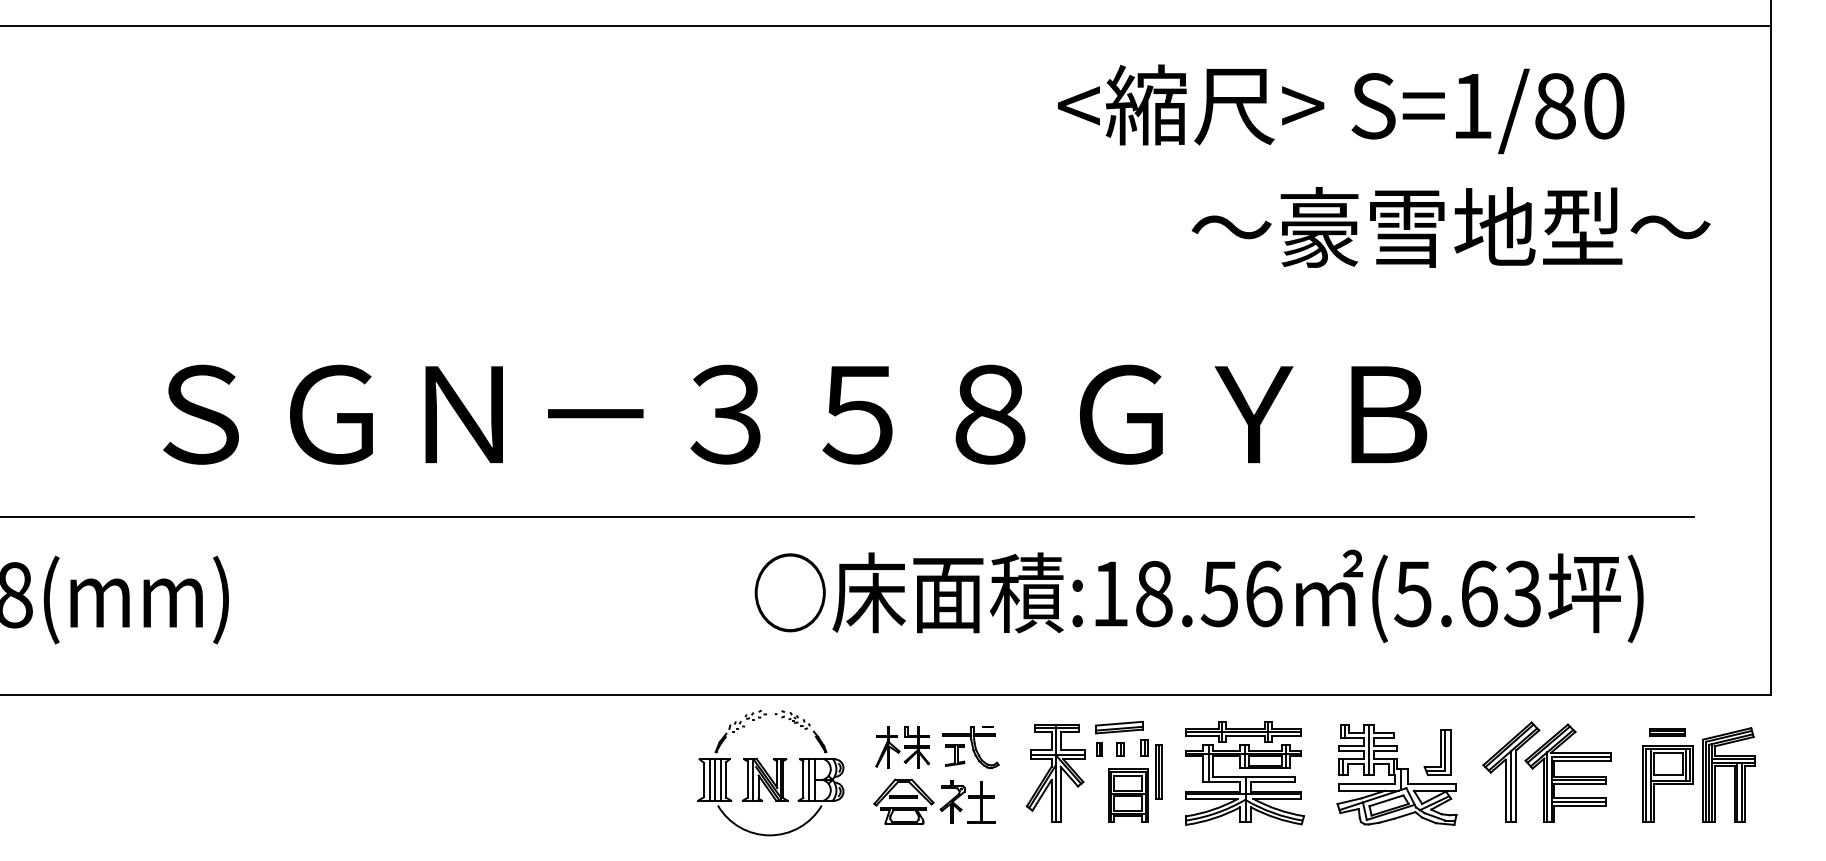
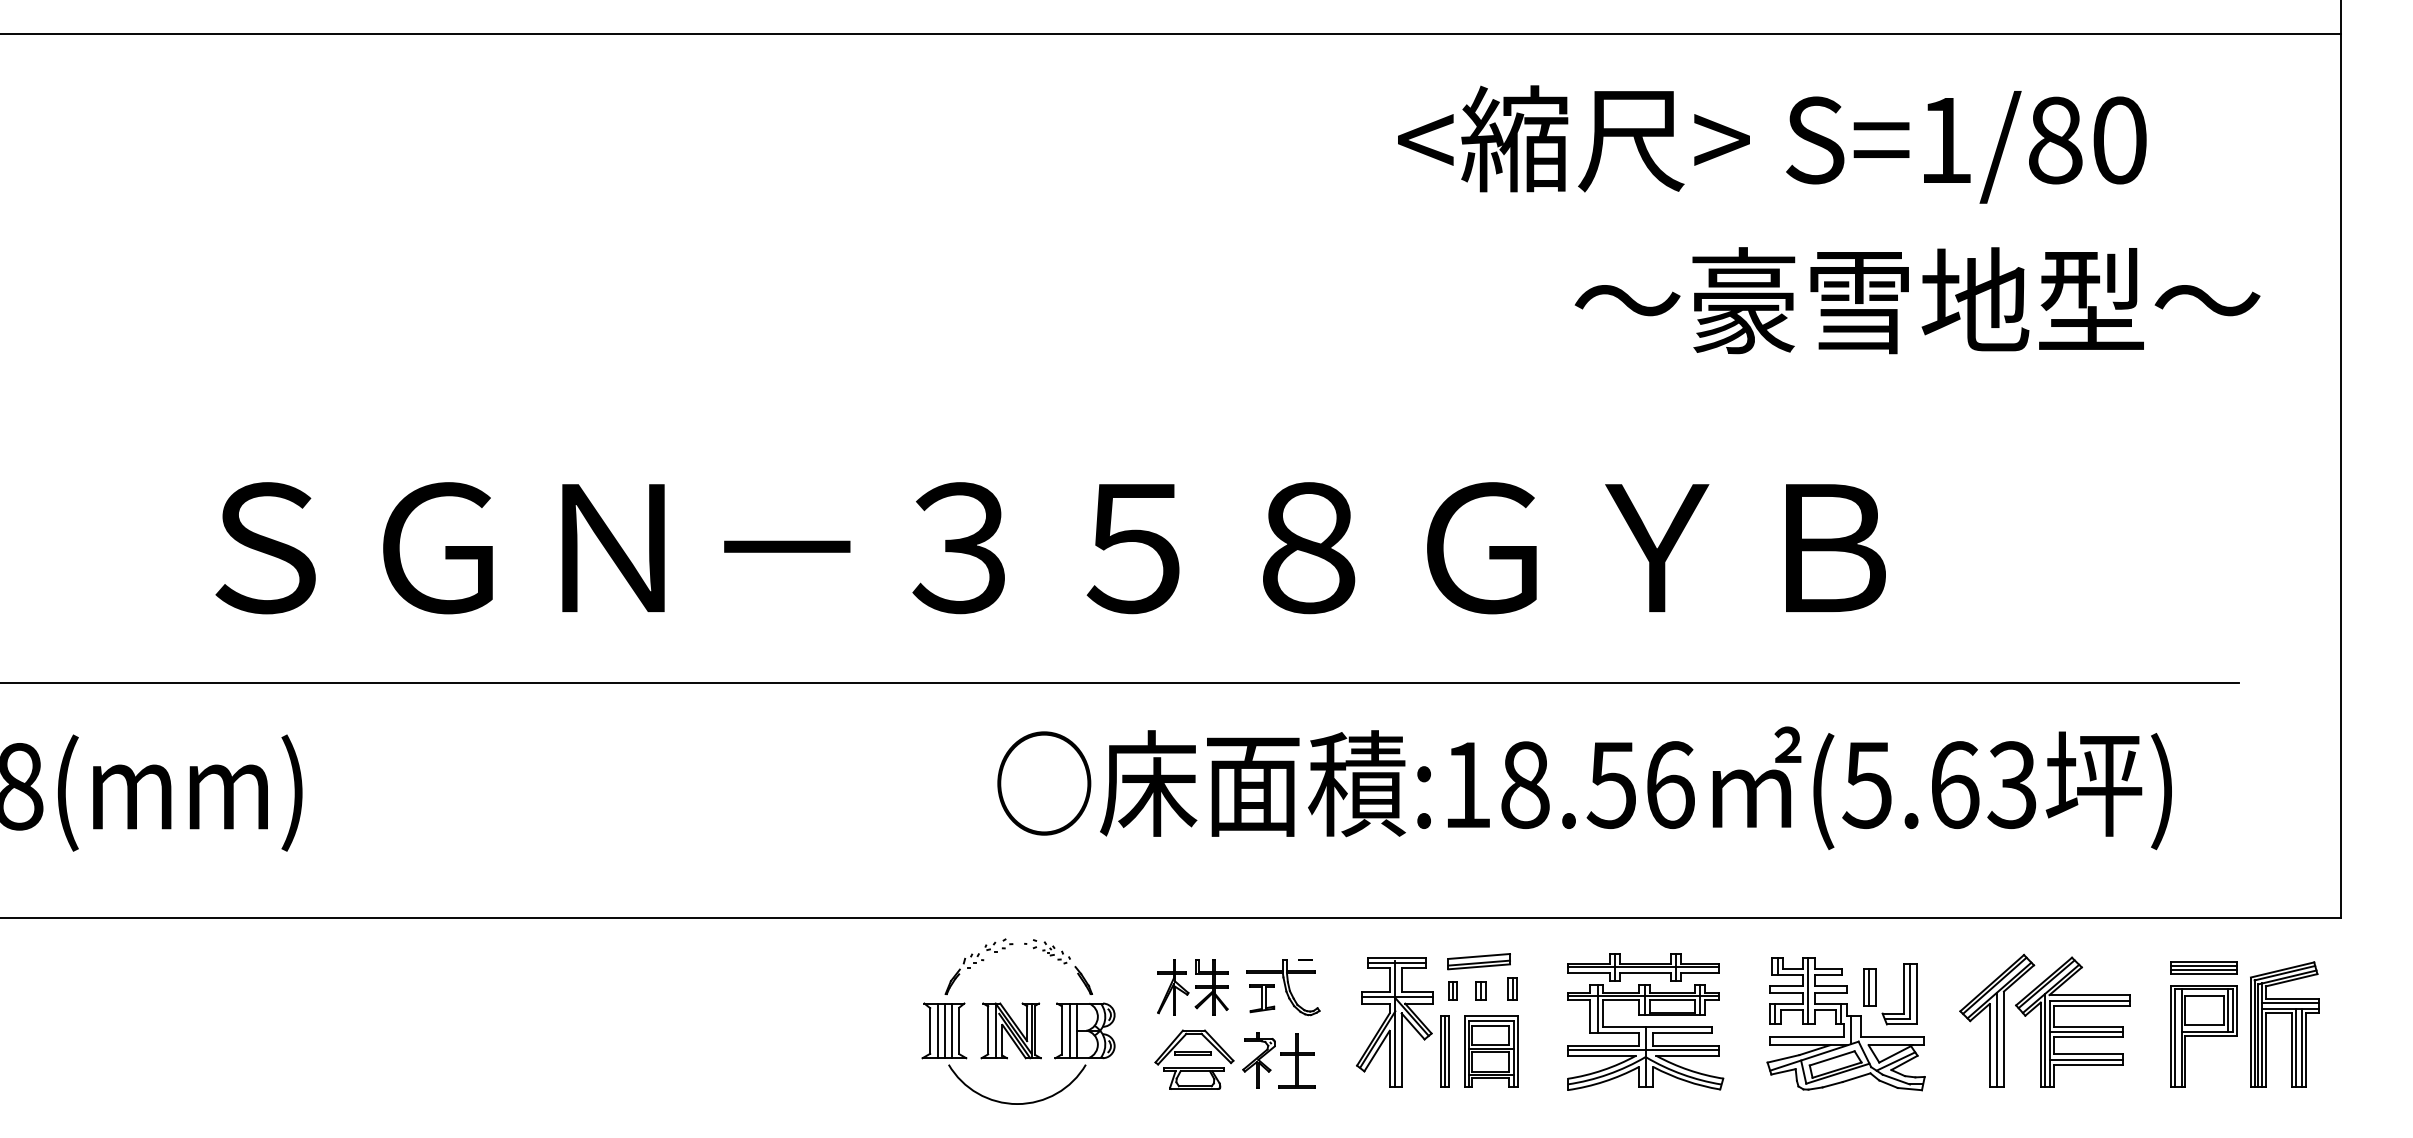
part: (1667, 732) -> (2203, 967), size x1.43
part: (1414, 747) -> (1869, 987), added
part: (1158, 772) -> (1444, 1051), moved

